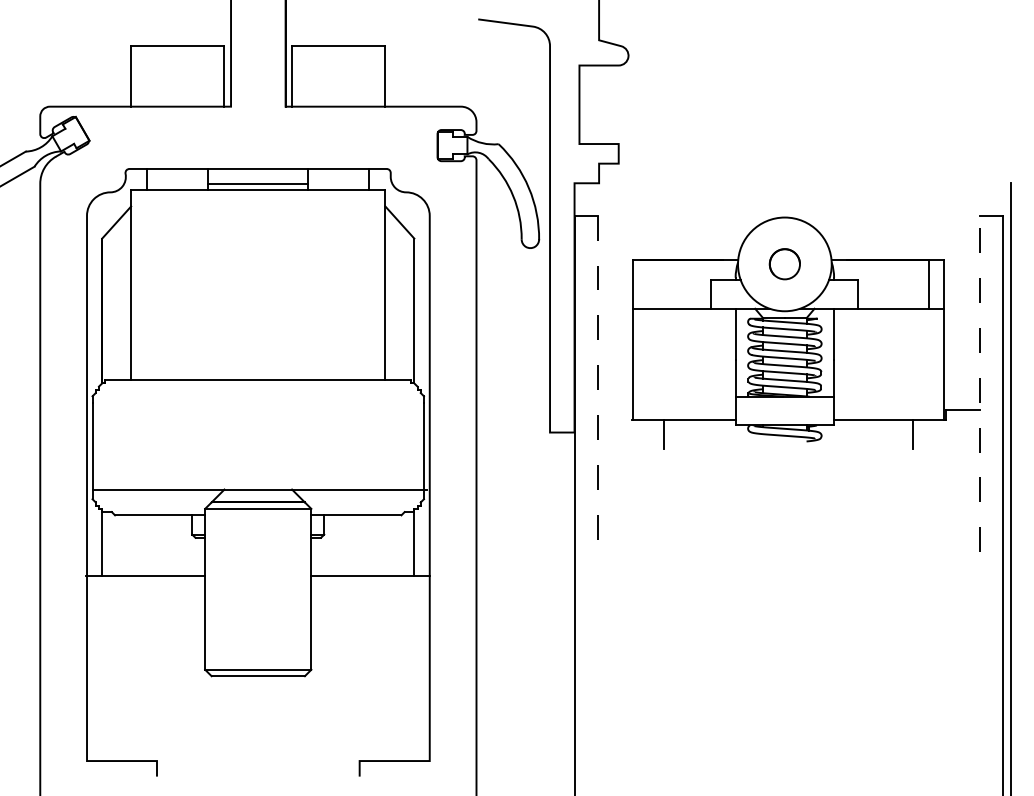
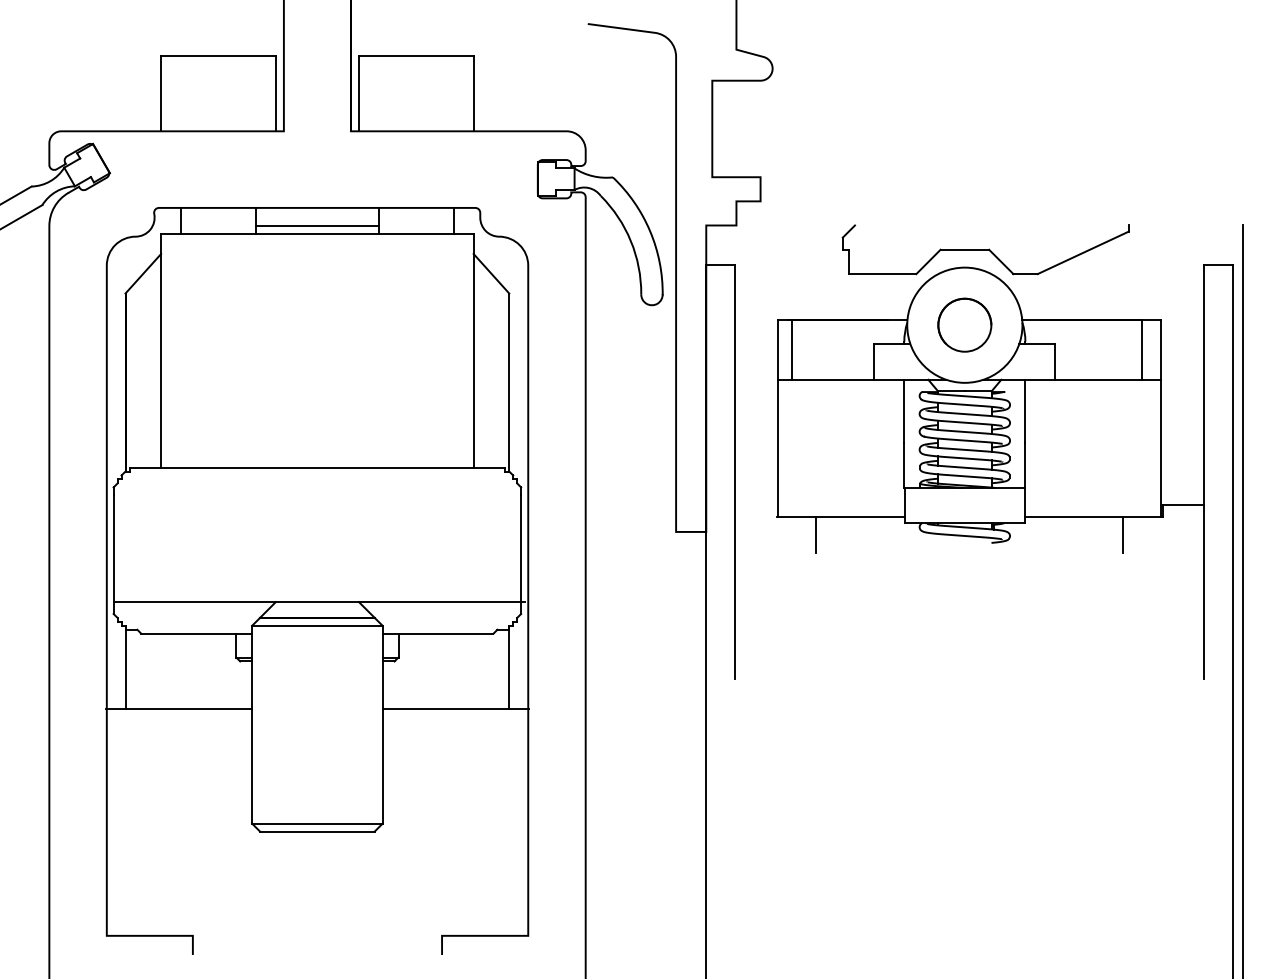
part: (801, 202) -> (985, 249), added
circle: (784, 263) -> (964, 324), size x1.43
line: (644, 284) -> (792, 349), added
line: (979, 383) -> (1204, 471), dashed -> solid
line: (597, 384) -> (734, 472), dashed -> solid

